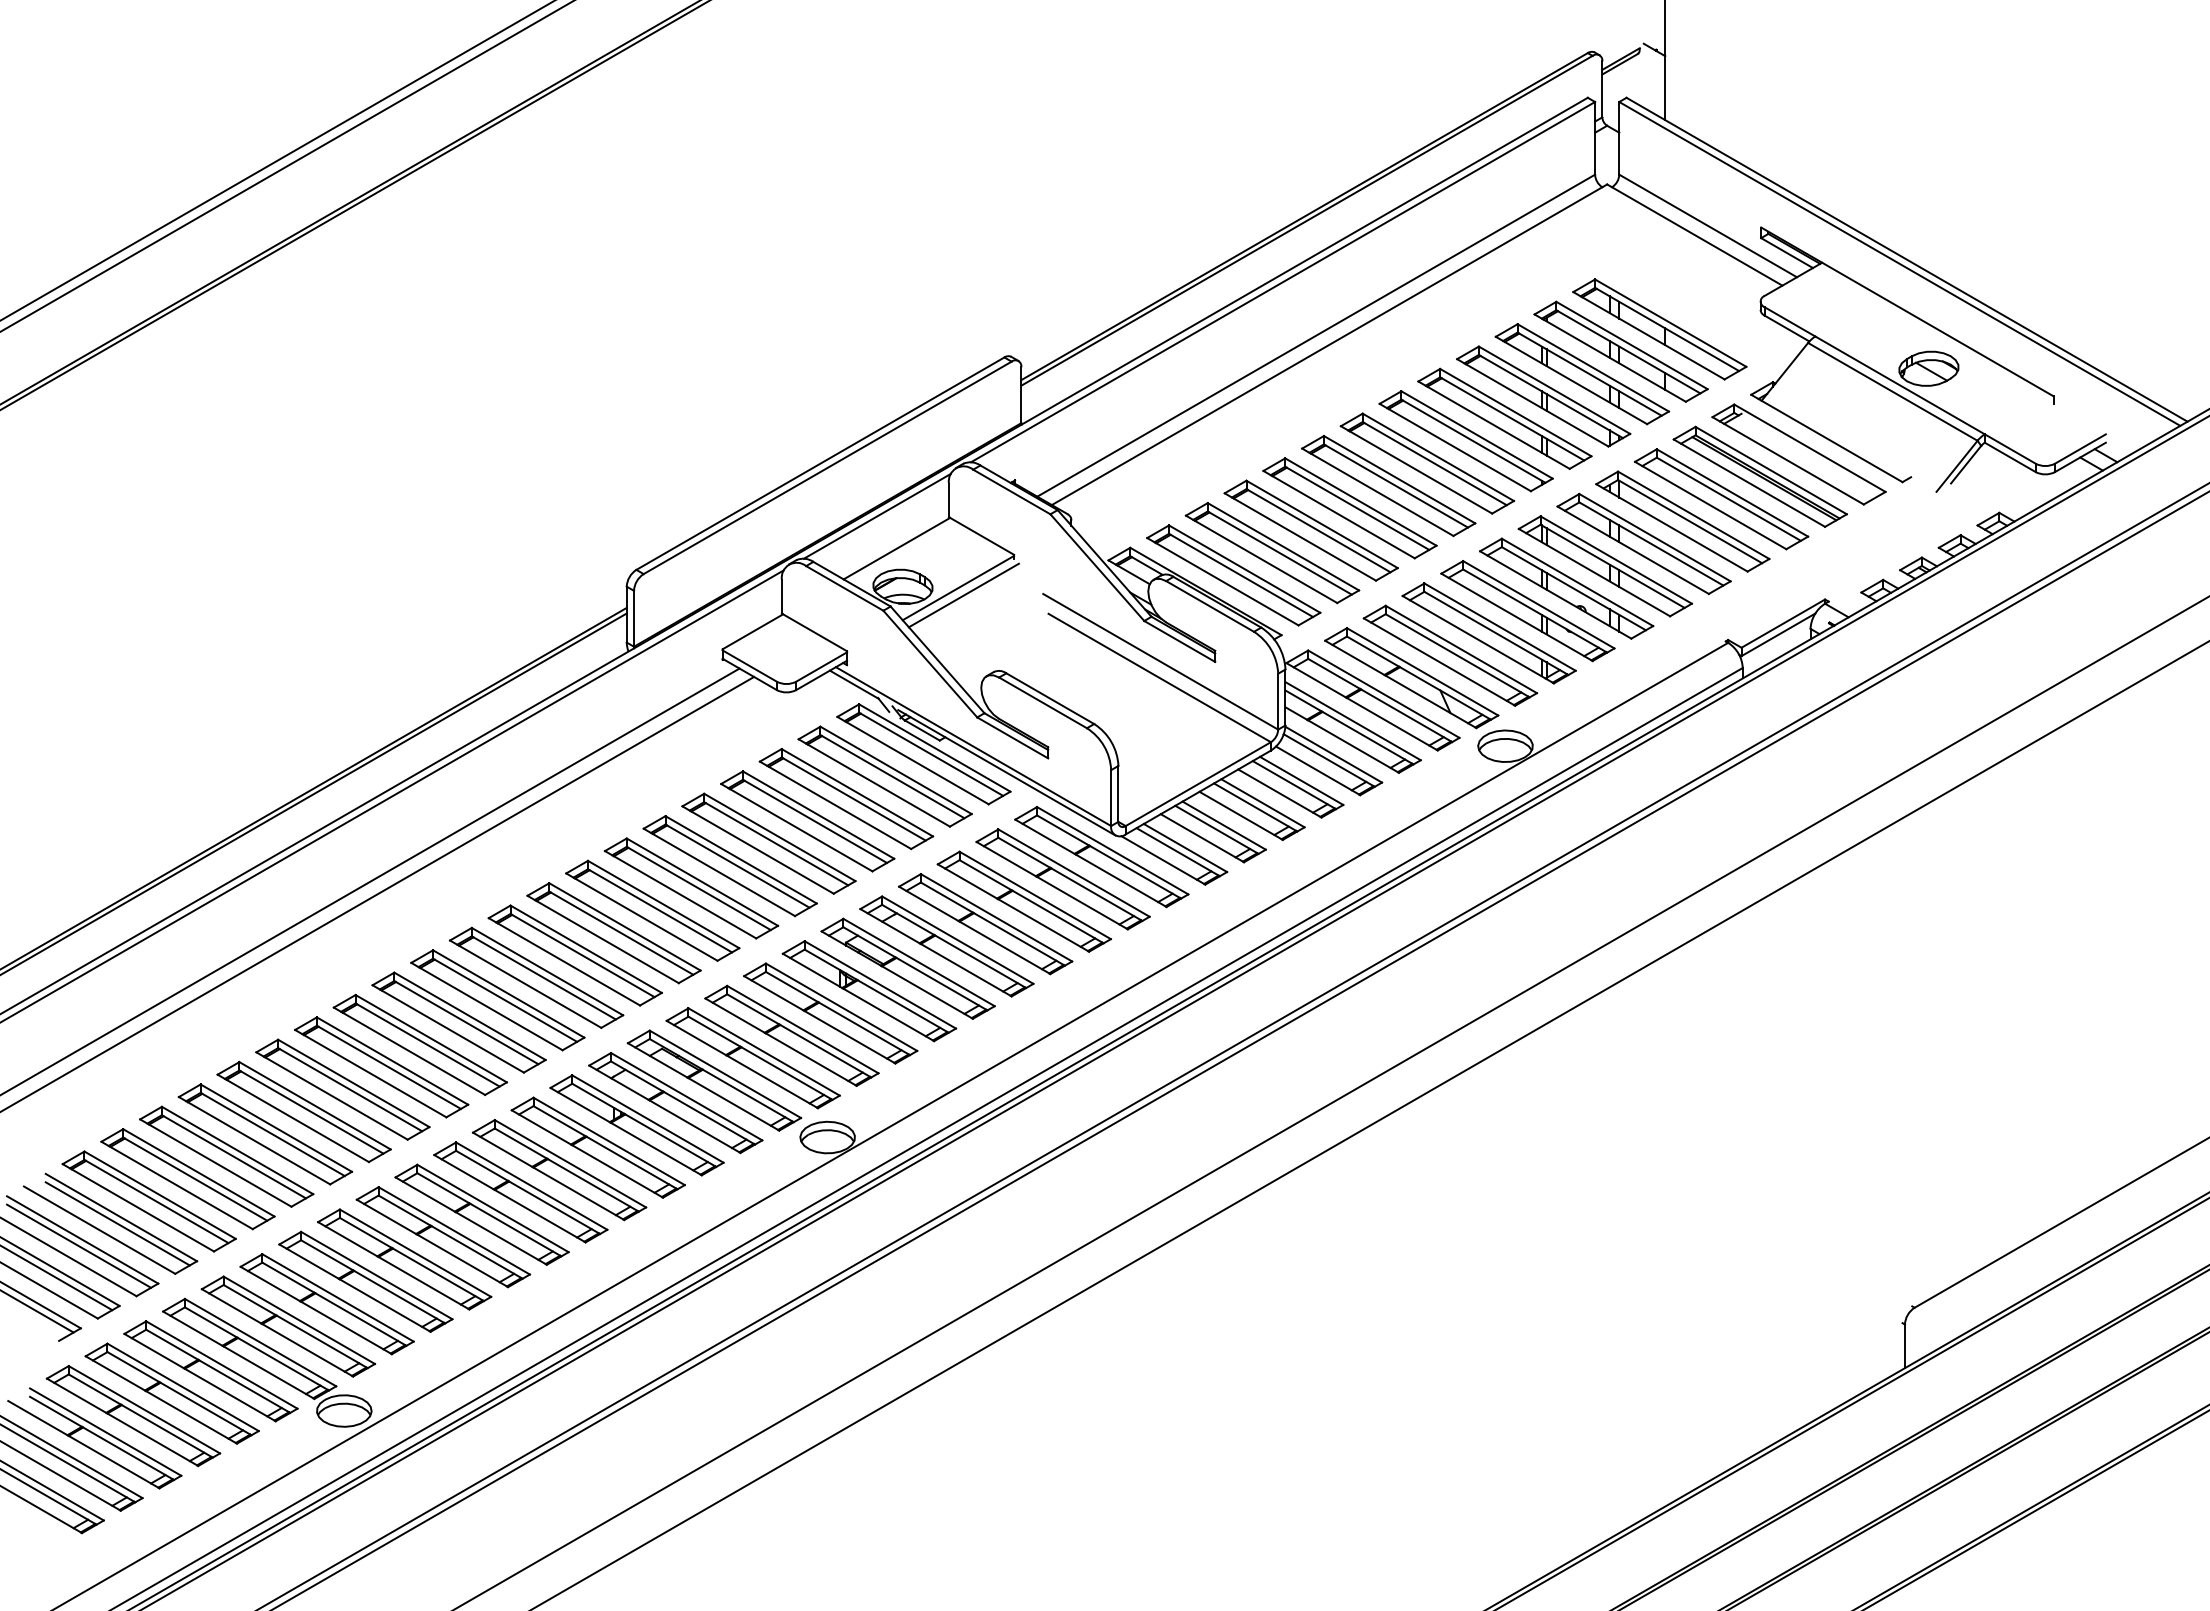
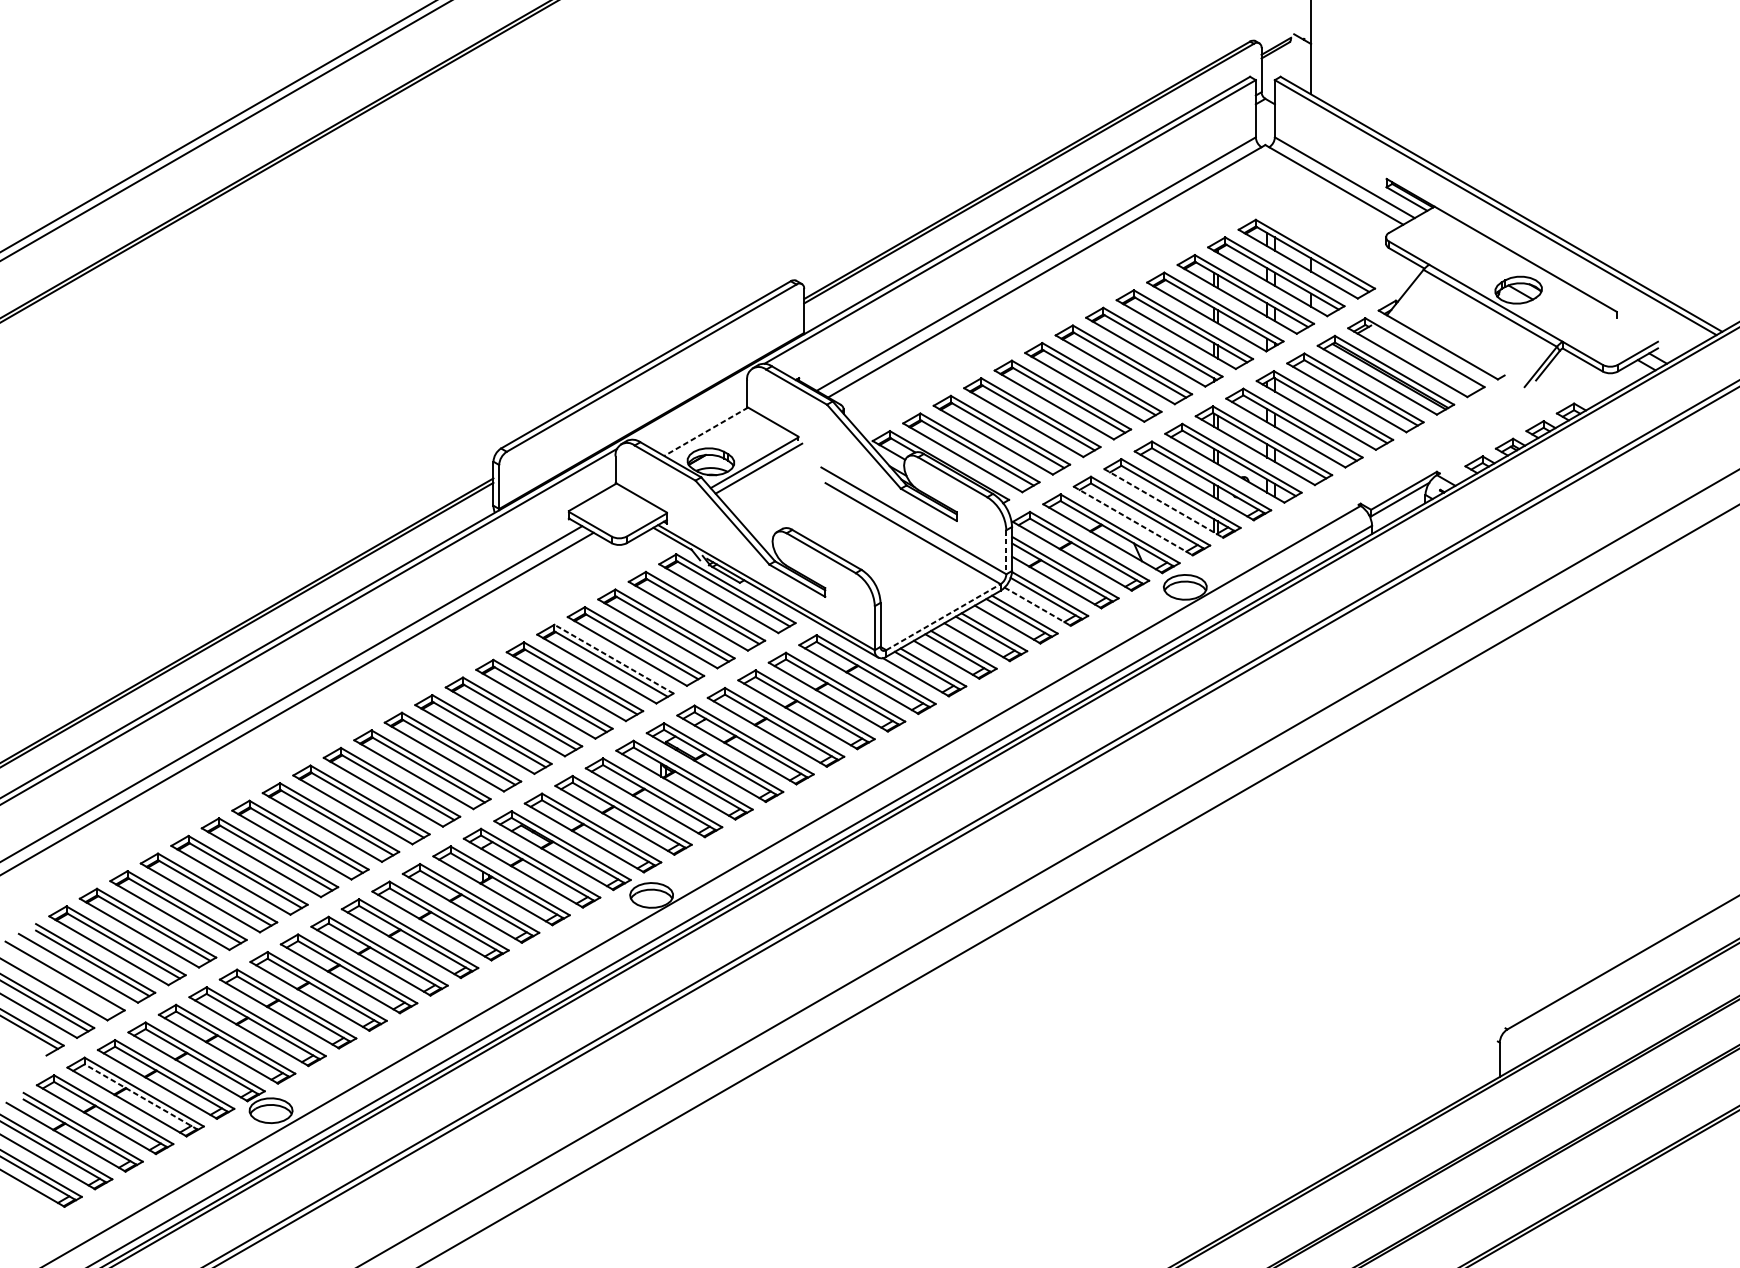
line: (877, 515) -> (690, 405), removed
line: (896, 548) -> (705, 431), solid -> dashed
line: (1478, 639) -> (1164, 503), solid -> dashed
line: (1439, 662) -> (1133, 521), solid -> dashed
line: (1278, 701) -> (1006, 552), solid -> dashed
line: (1318, 770) -> (1038, 606), solid -> dashed
line: (1198, 784) -> (943, 617), solid -> dashed
line: (779, 837) -> (613, 659), solid -> dashed
line: (79, 1245) -> (62, 980), removed
line: (179, 1393) -> (141, 1096), solid -> dashed

